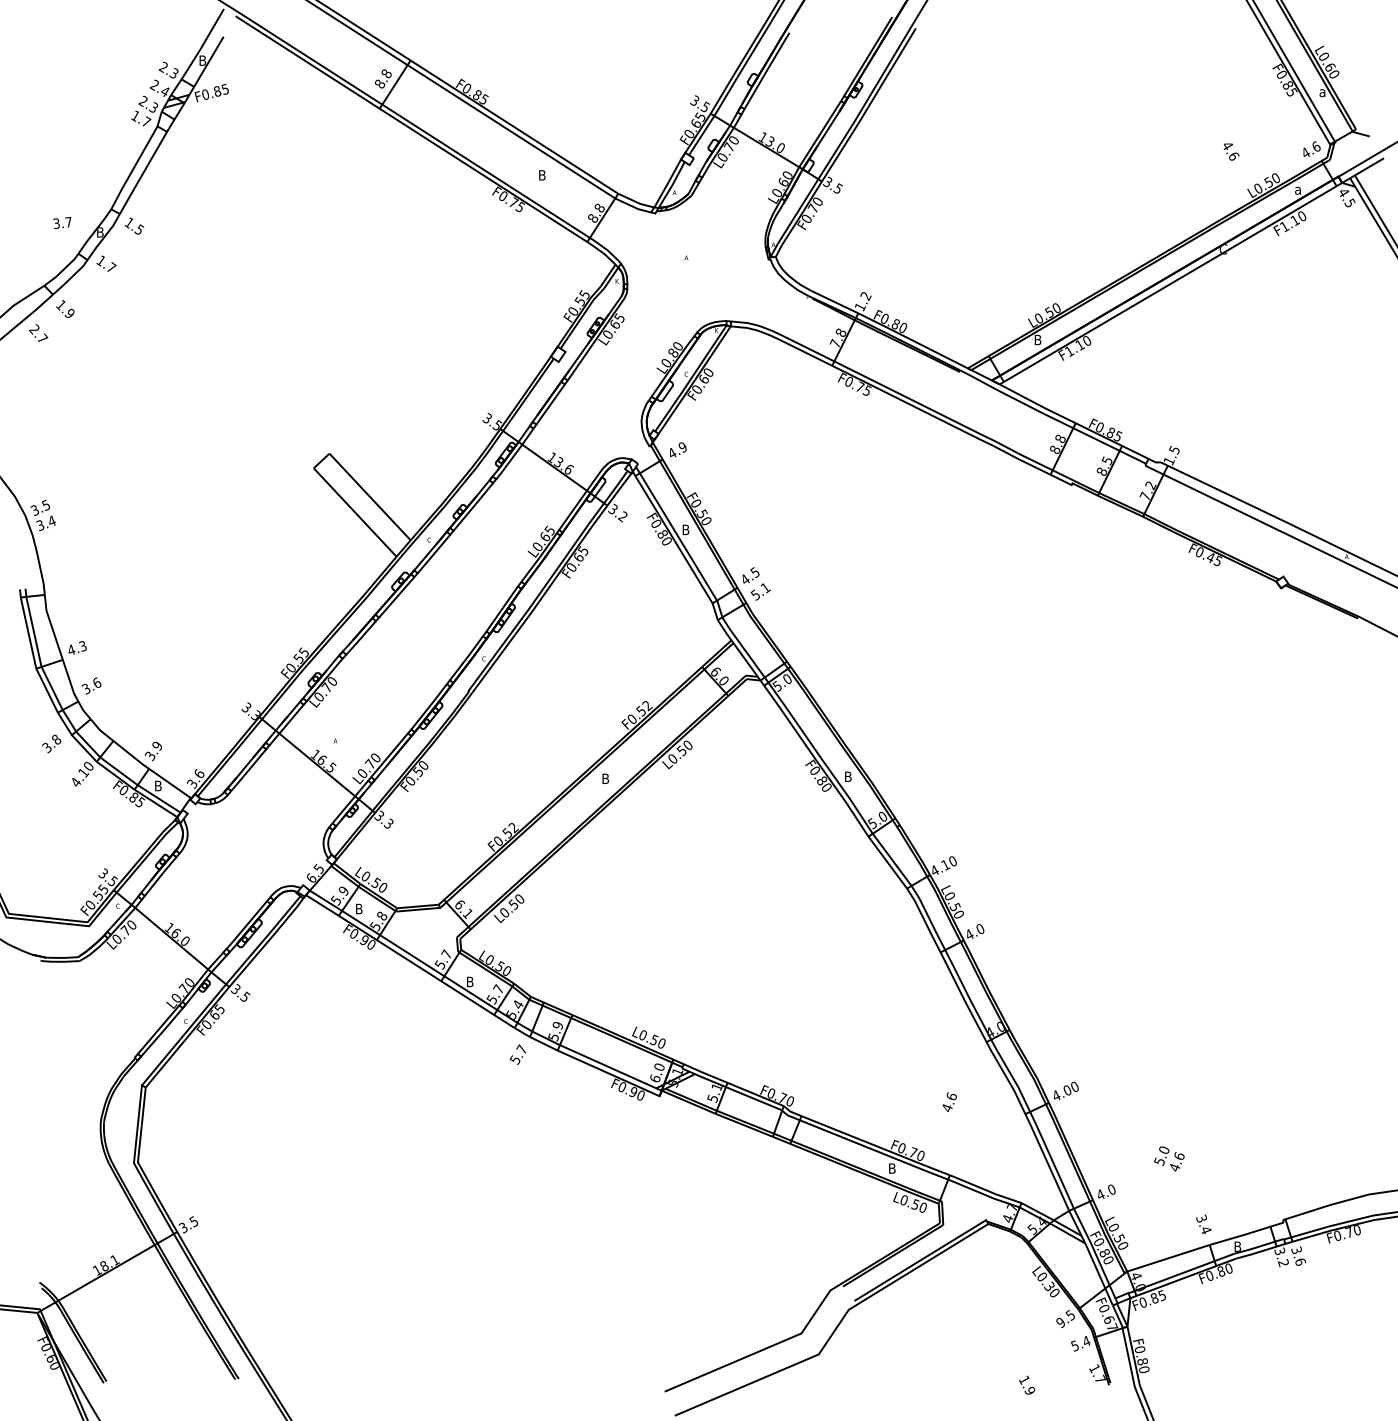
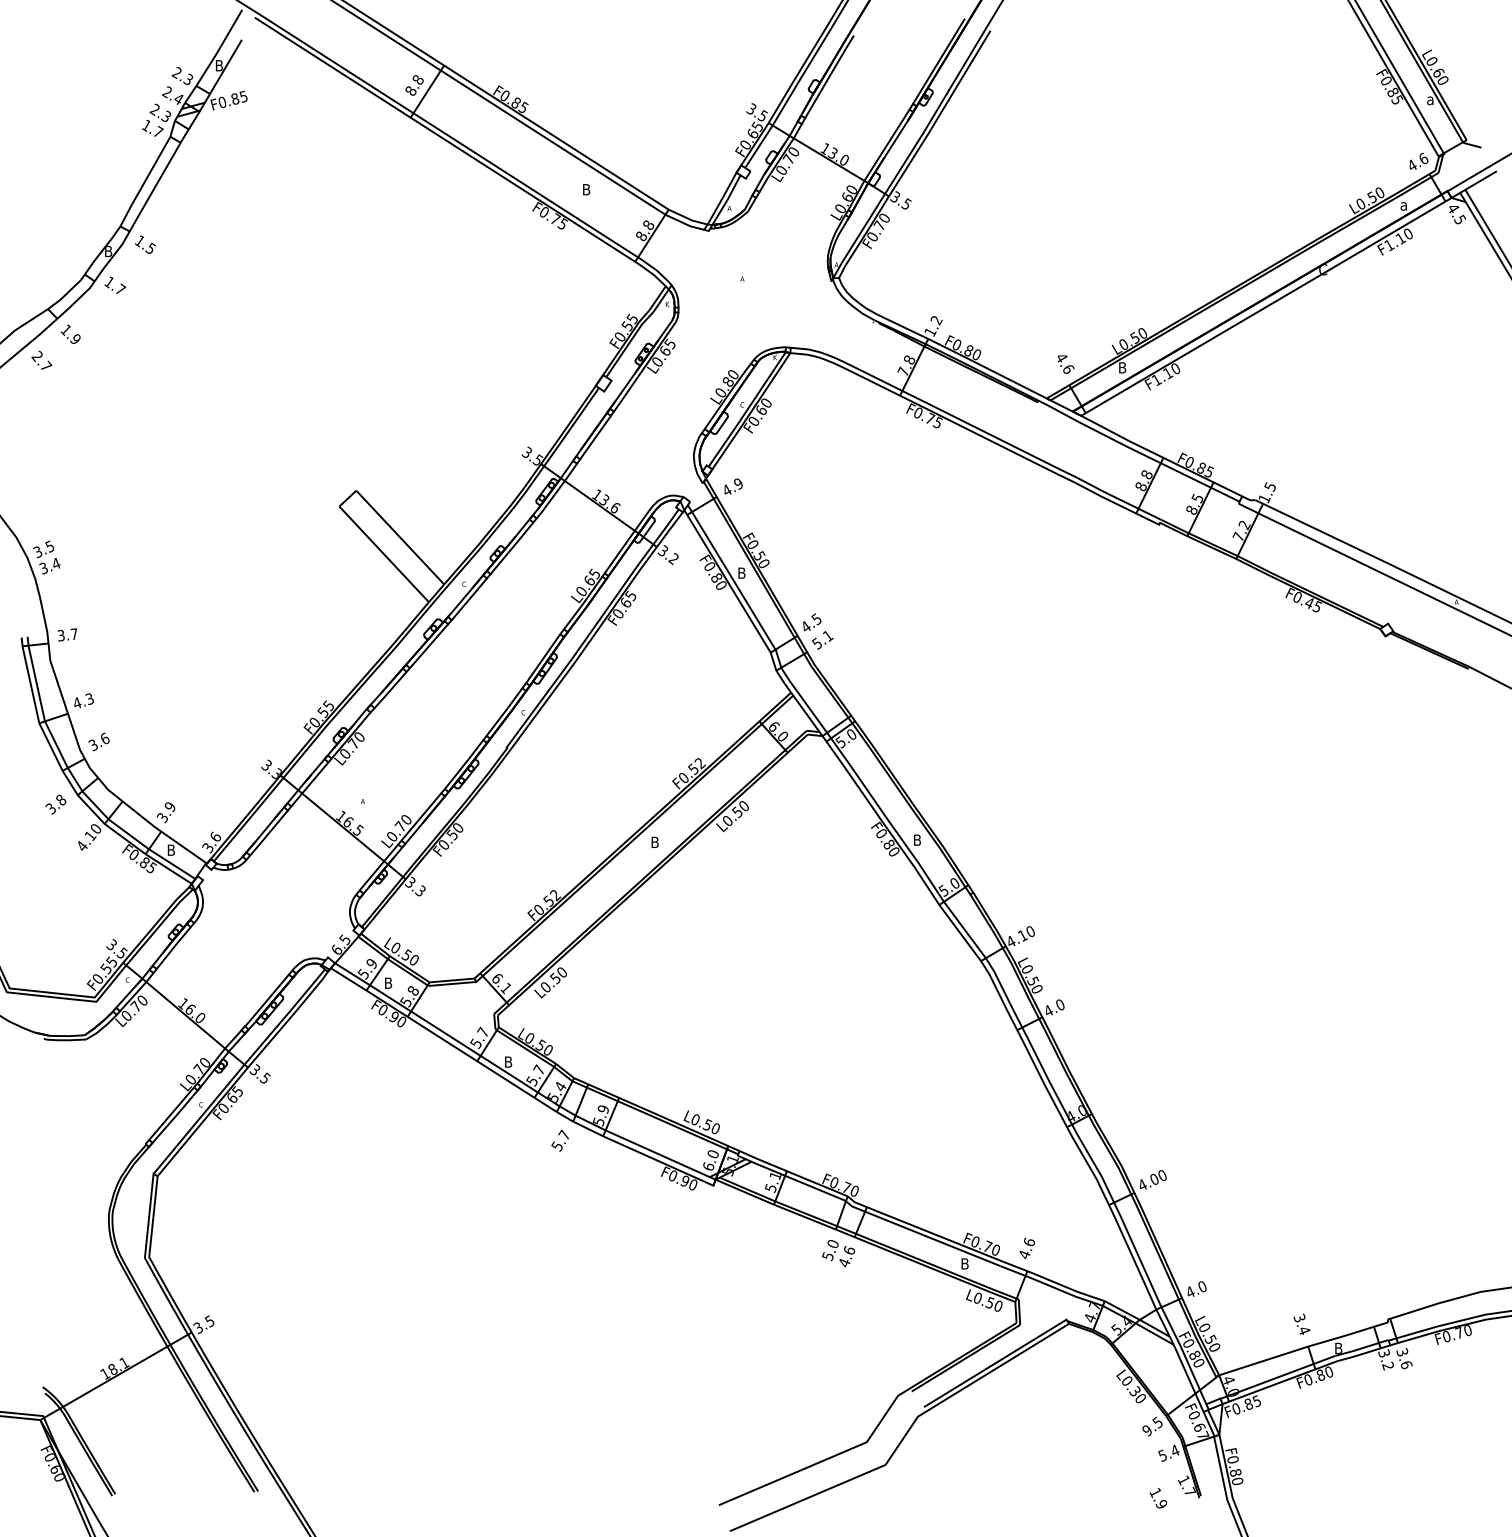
text: (1231, 151) -> (1065, 364), moved
text: (62, 222) -> (67, 634), moved
text: (949, 1101) -> (1026, 1247), moved
text: (1169, 1158) -> (838, 1253), moved
text: (1027, 1384) -> (1158, 1497), moved

